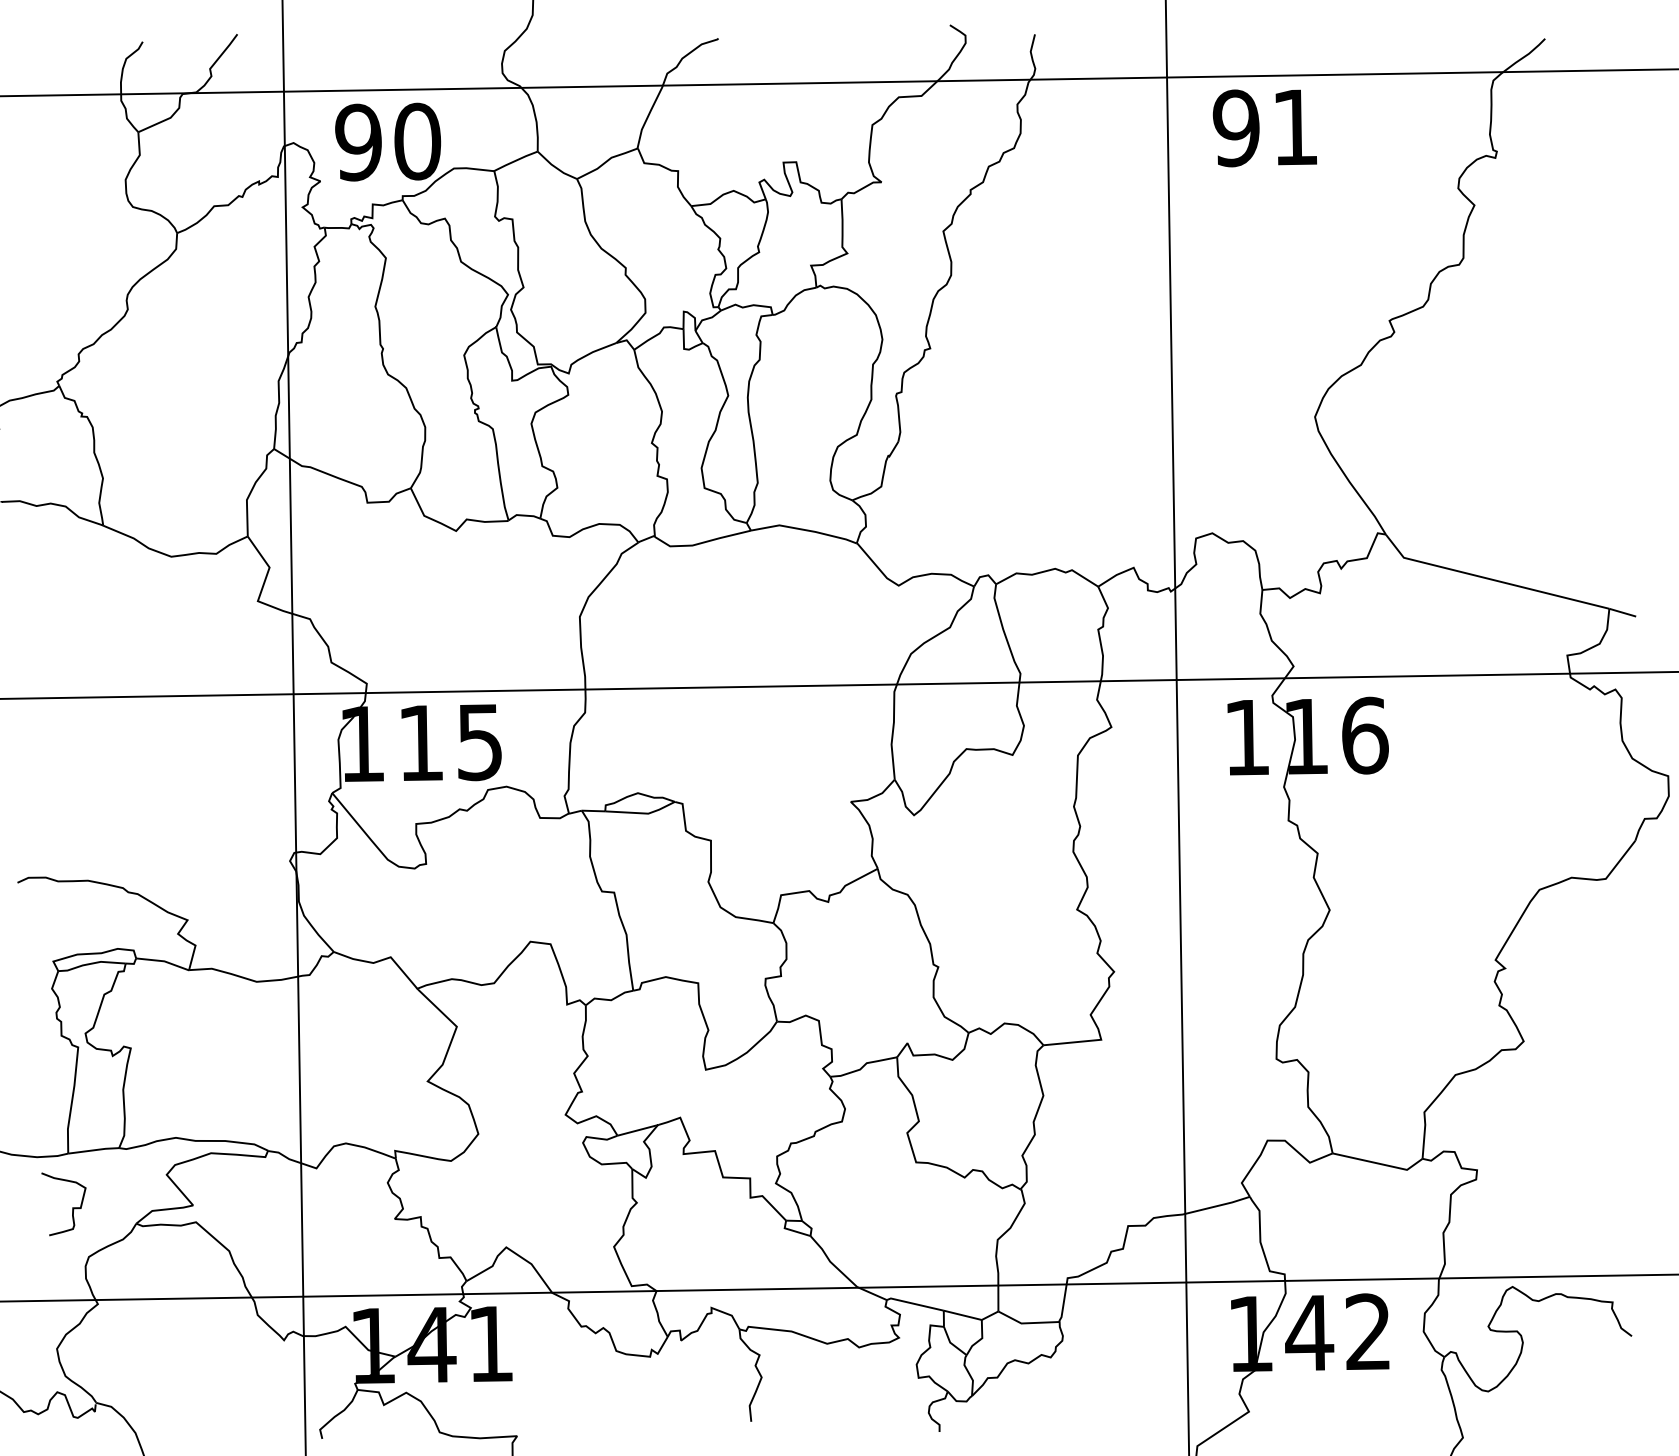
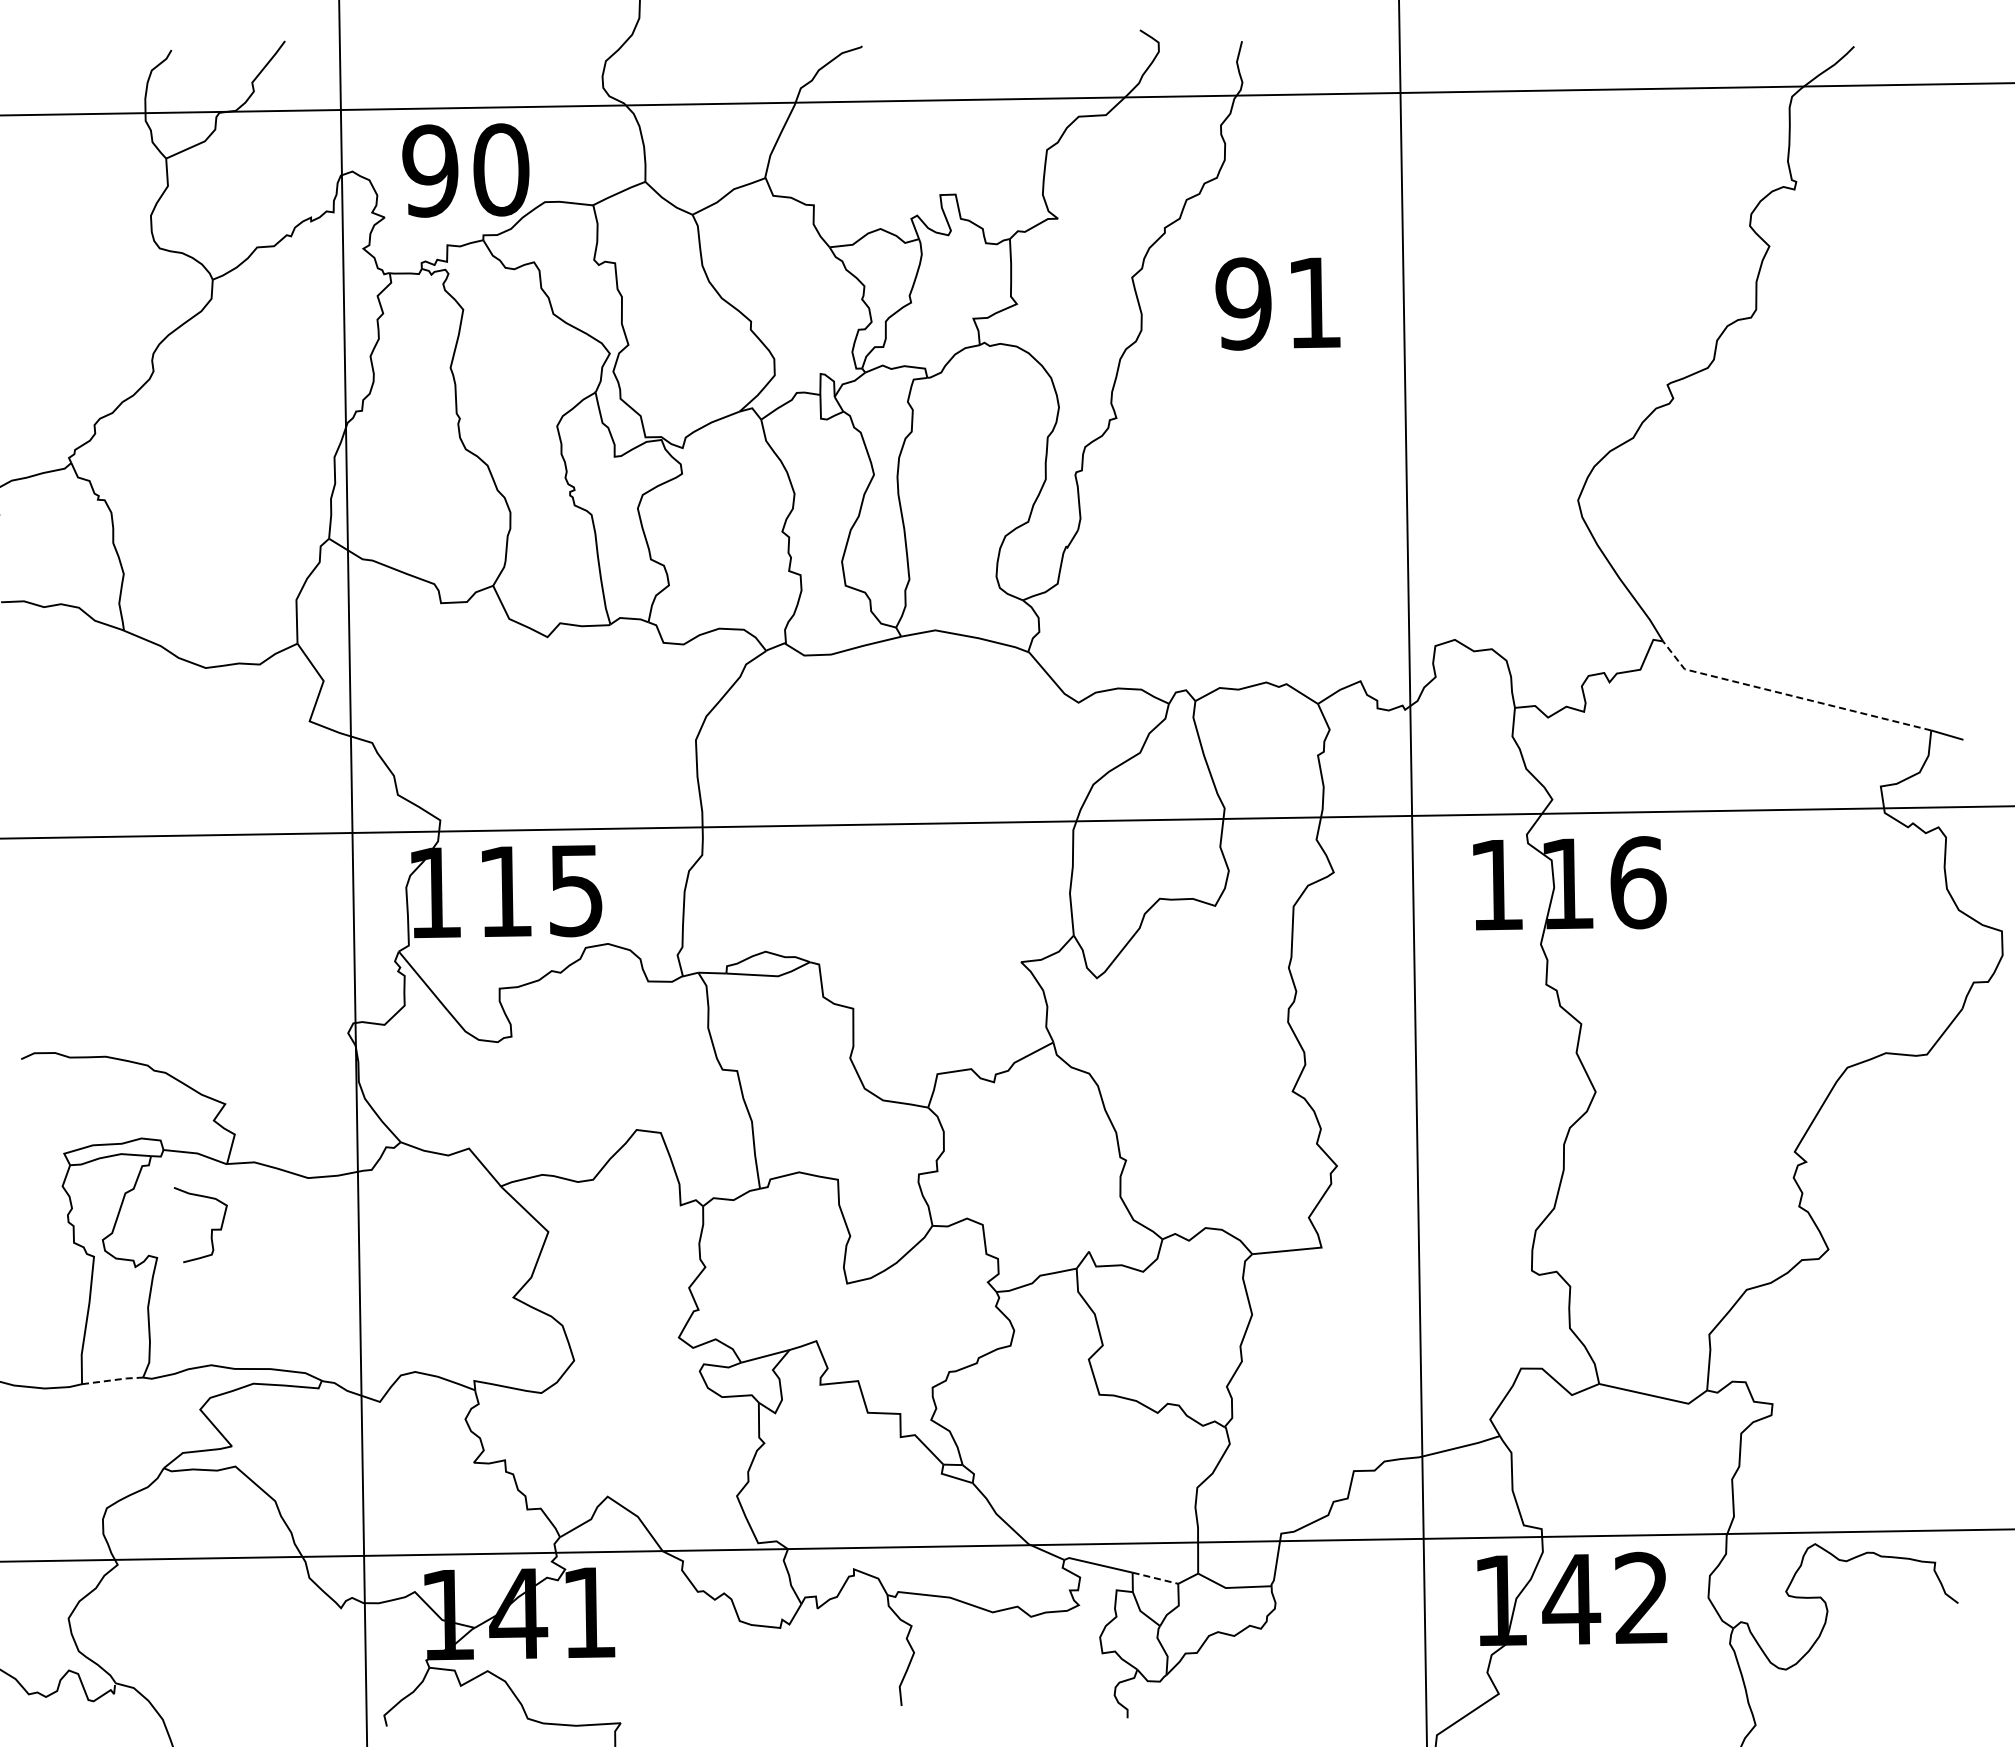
text: (1264, 127) -> (1277, 303), moved
line: (1492, 579) -> (1790, 695), solid -> dashed
line: (94, 1150) -> (113, 1380), solid -> dashed
curve: (72, 1207) -> (211, 1228), moved
line: (962, 1315) -> (1155, 1578), solid -> dashed

